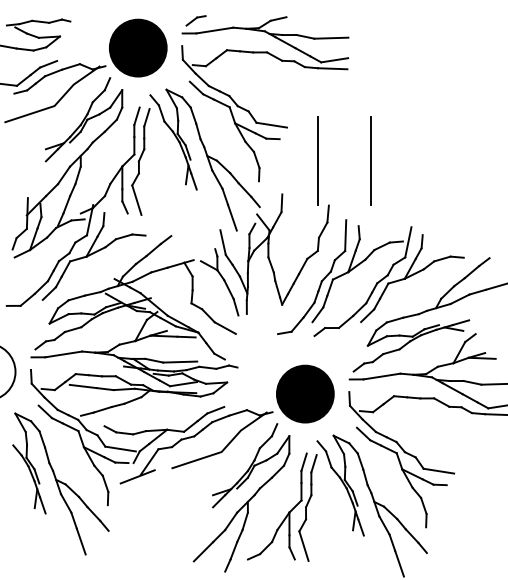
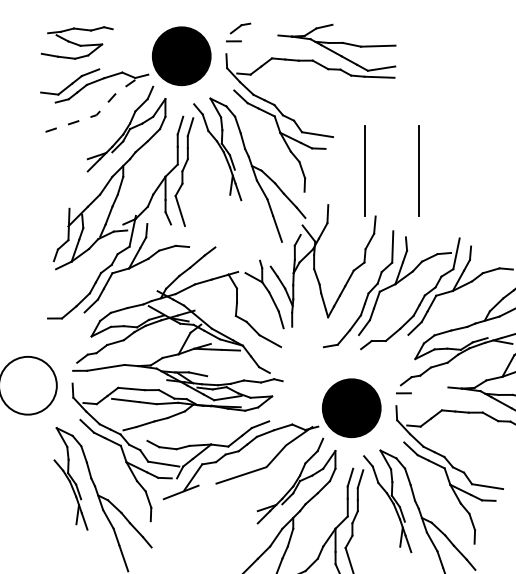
line: (214, 30) -> (259, 38), removed
line: (57, 102) -> (99, 111), solid -> dashed
line: (222, 242) -> (267, 254), removed
line: (180, 361) -> (224, 375), removed
line: (381, 376) -> (429, 390), removed

